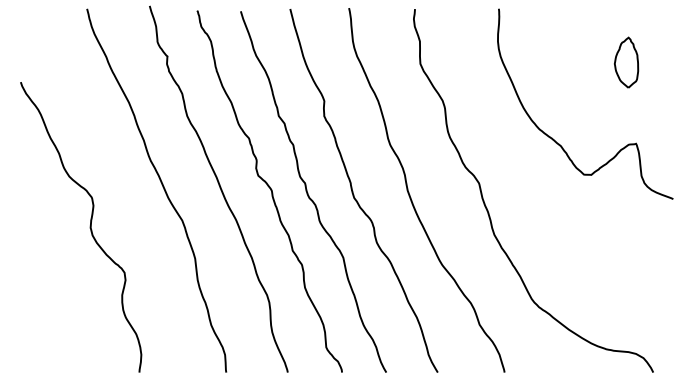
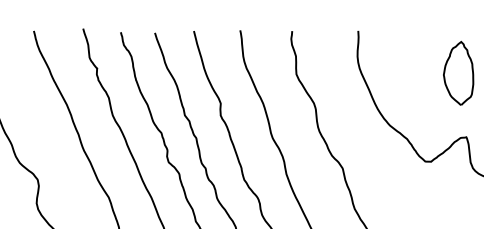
part: (626, 62) -> (458, 73), size x1.6

